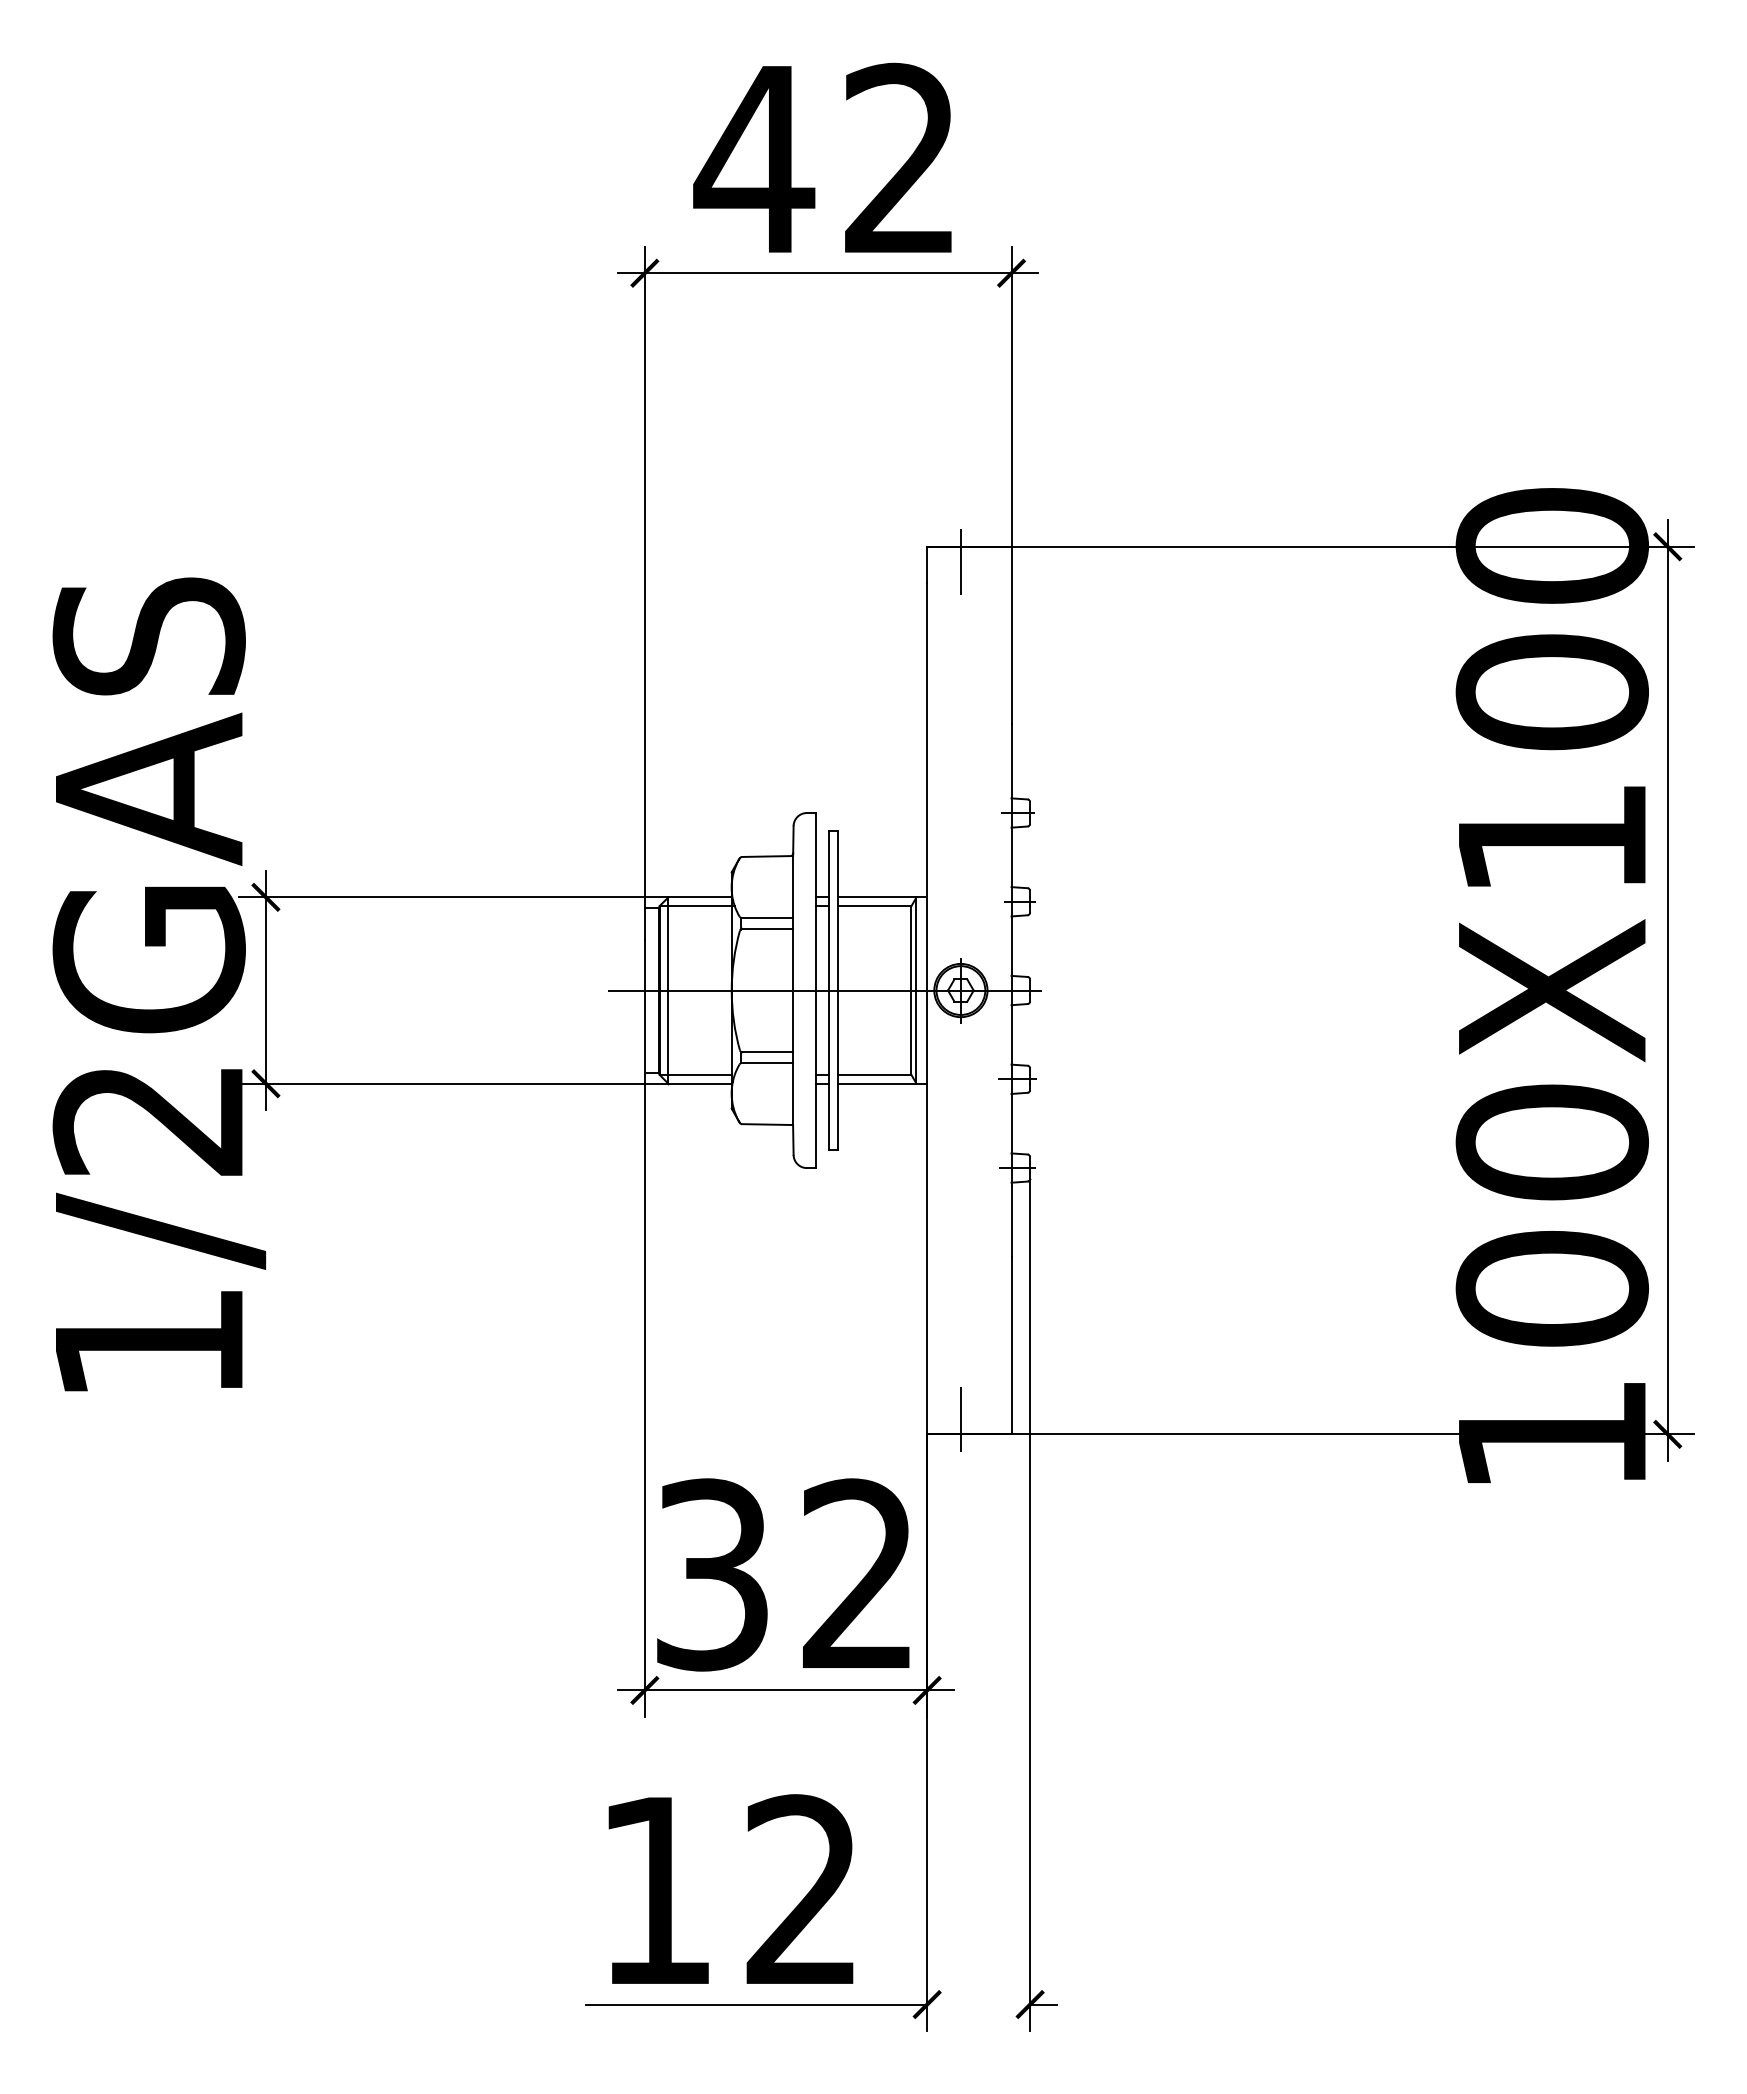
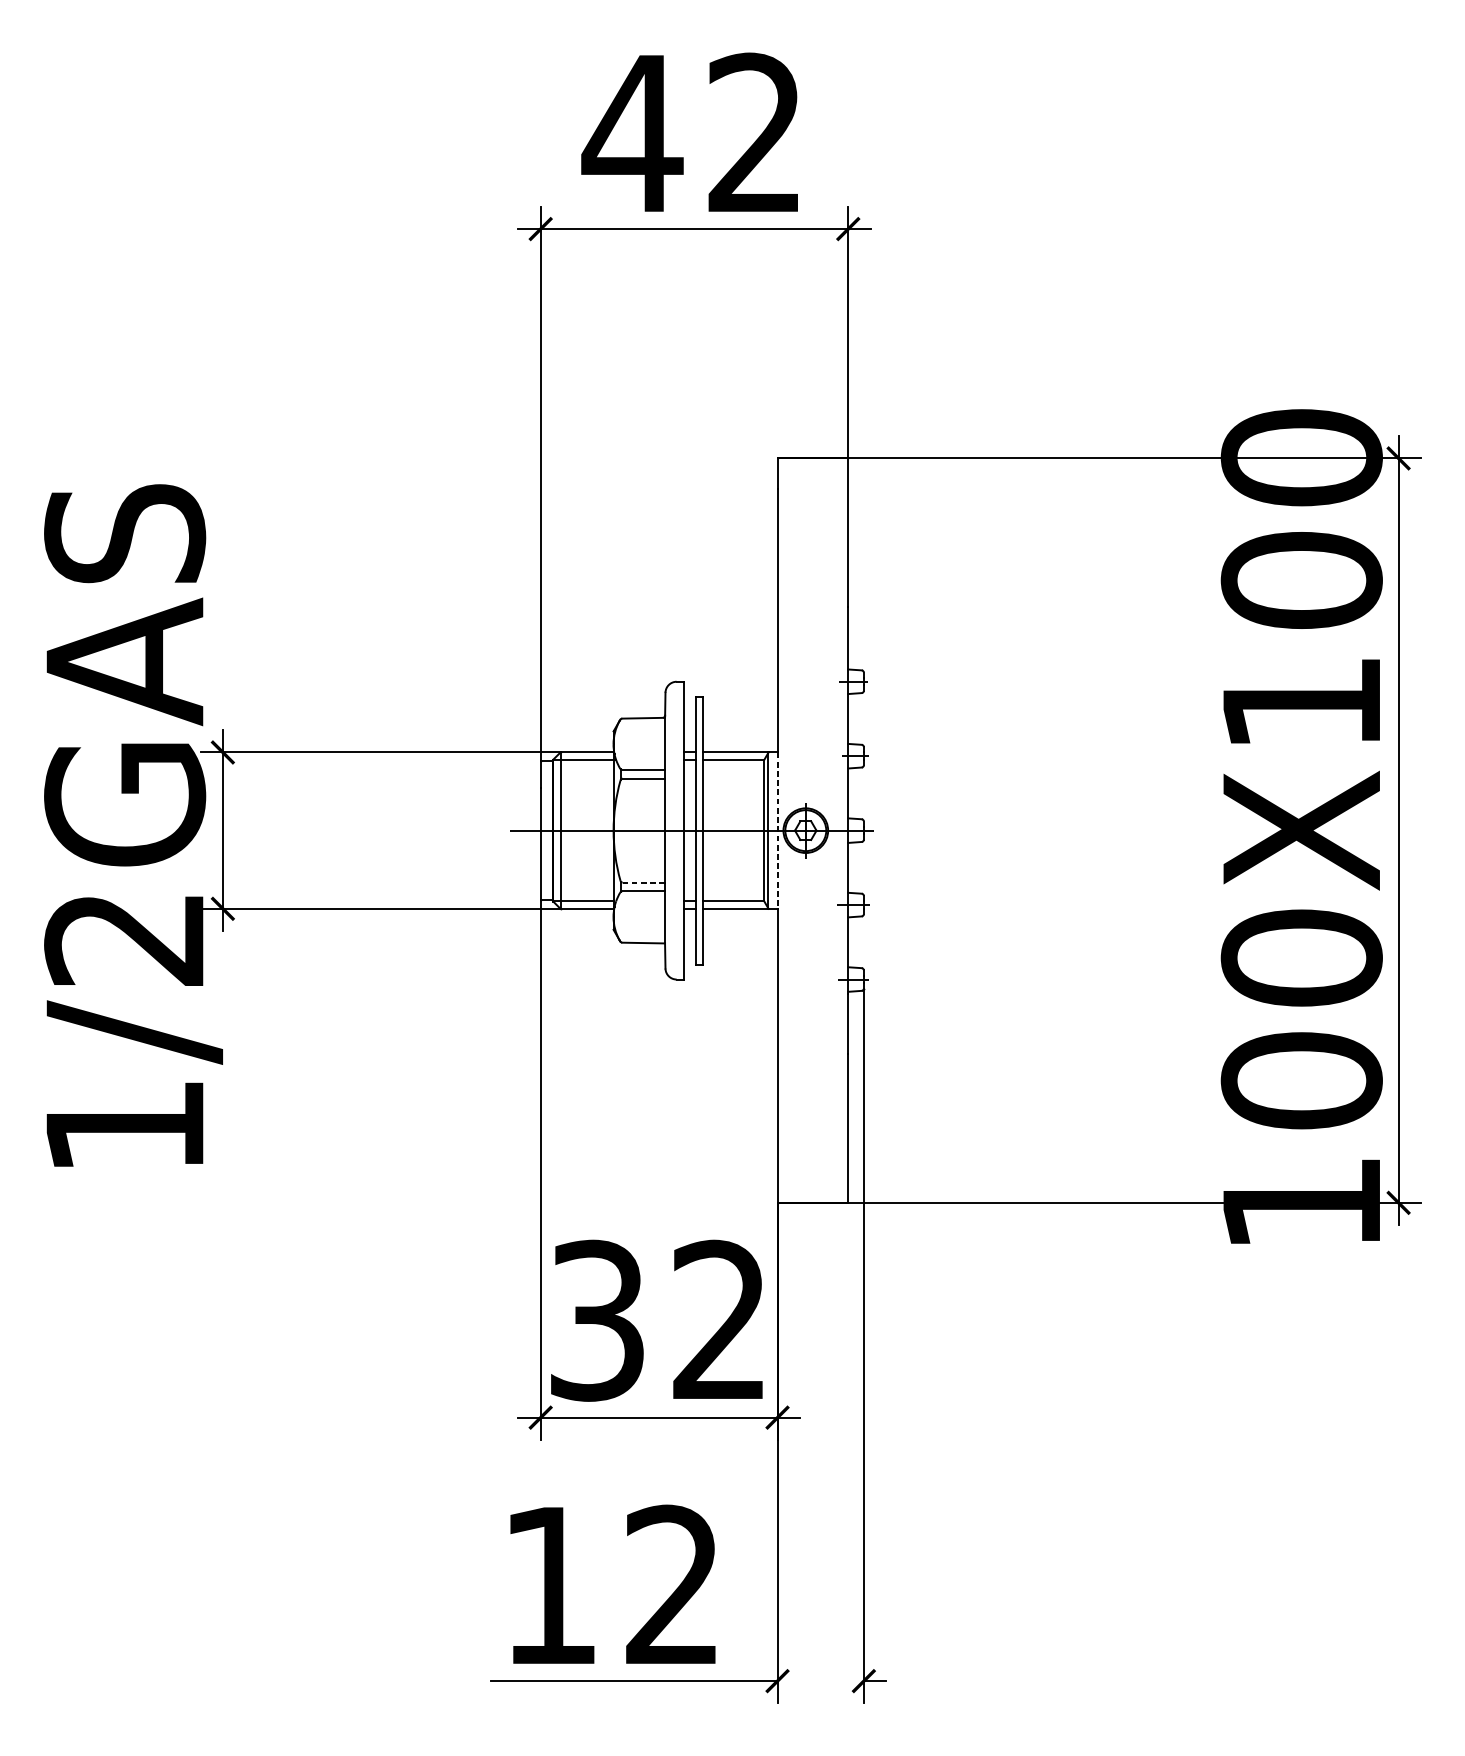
line: (960, 561) -> (805, 470), removed
line: (927, 991) -> (777, 831), solid -> dashed
line: (767, 1052) -> (643, 882), solid -> dashed
line: (960, 1419) -> (805, 1190), removed

